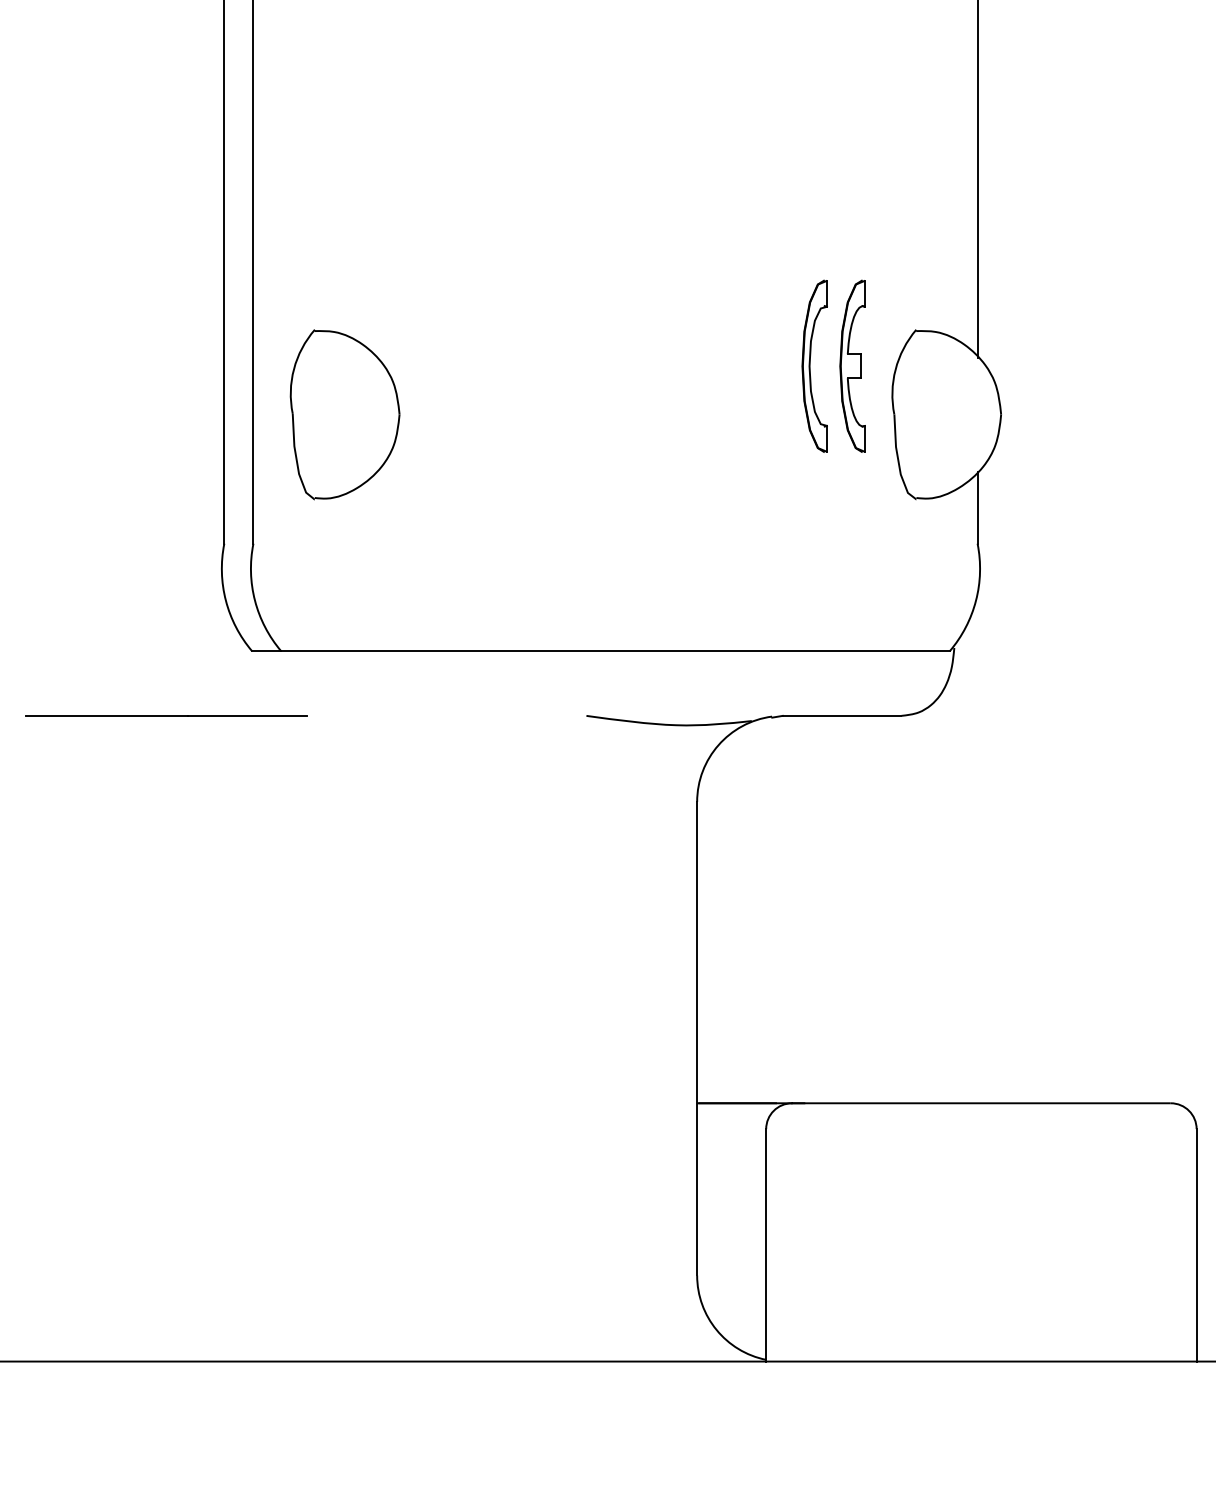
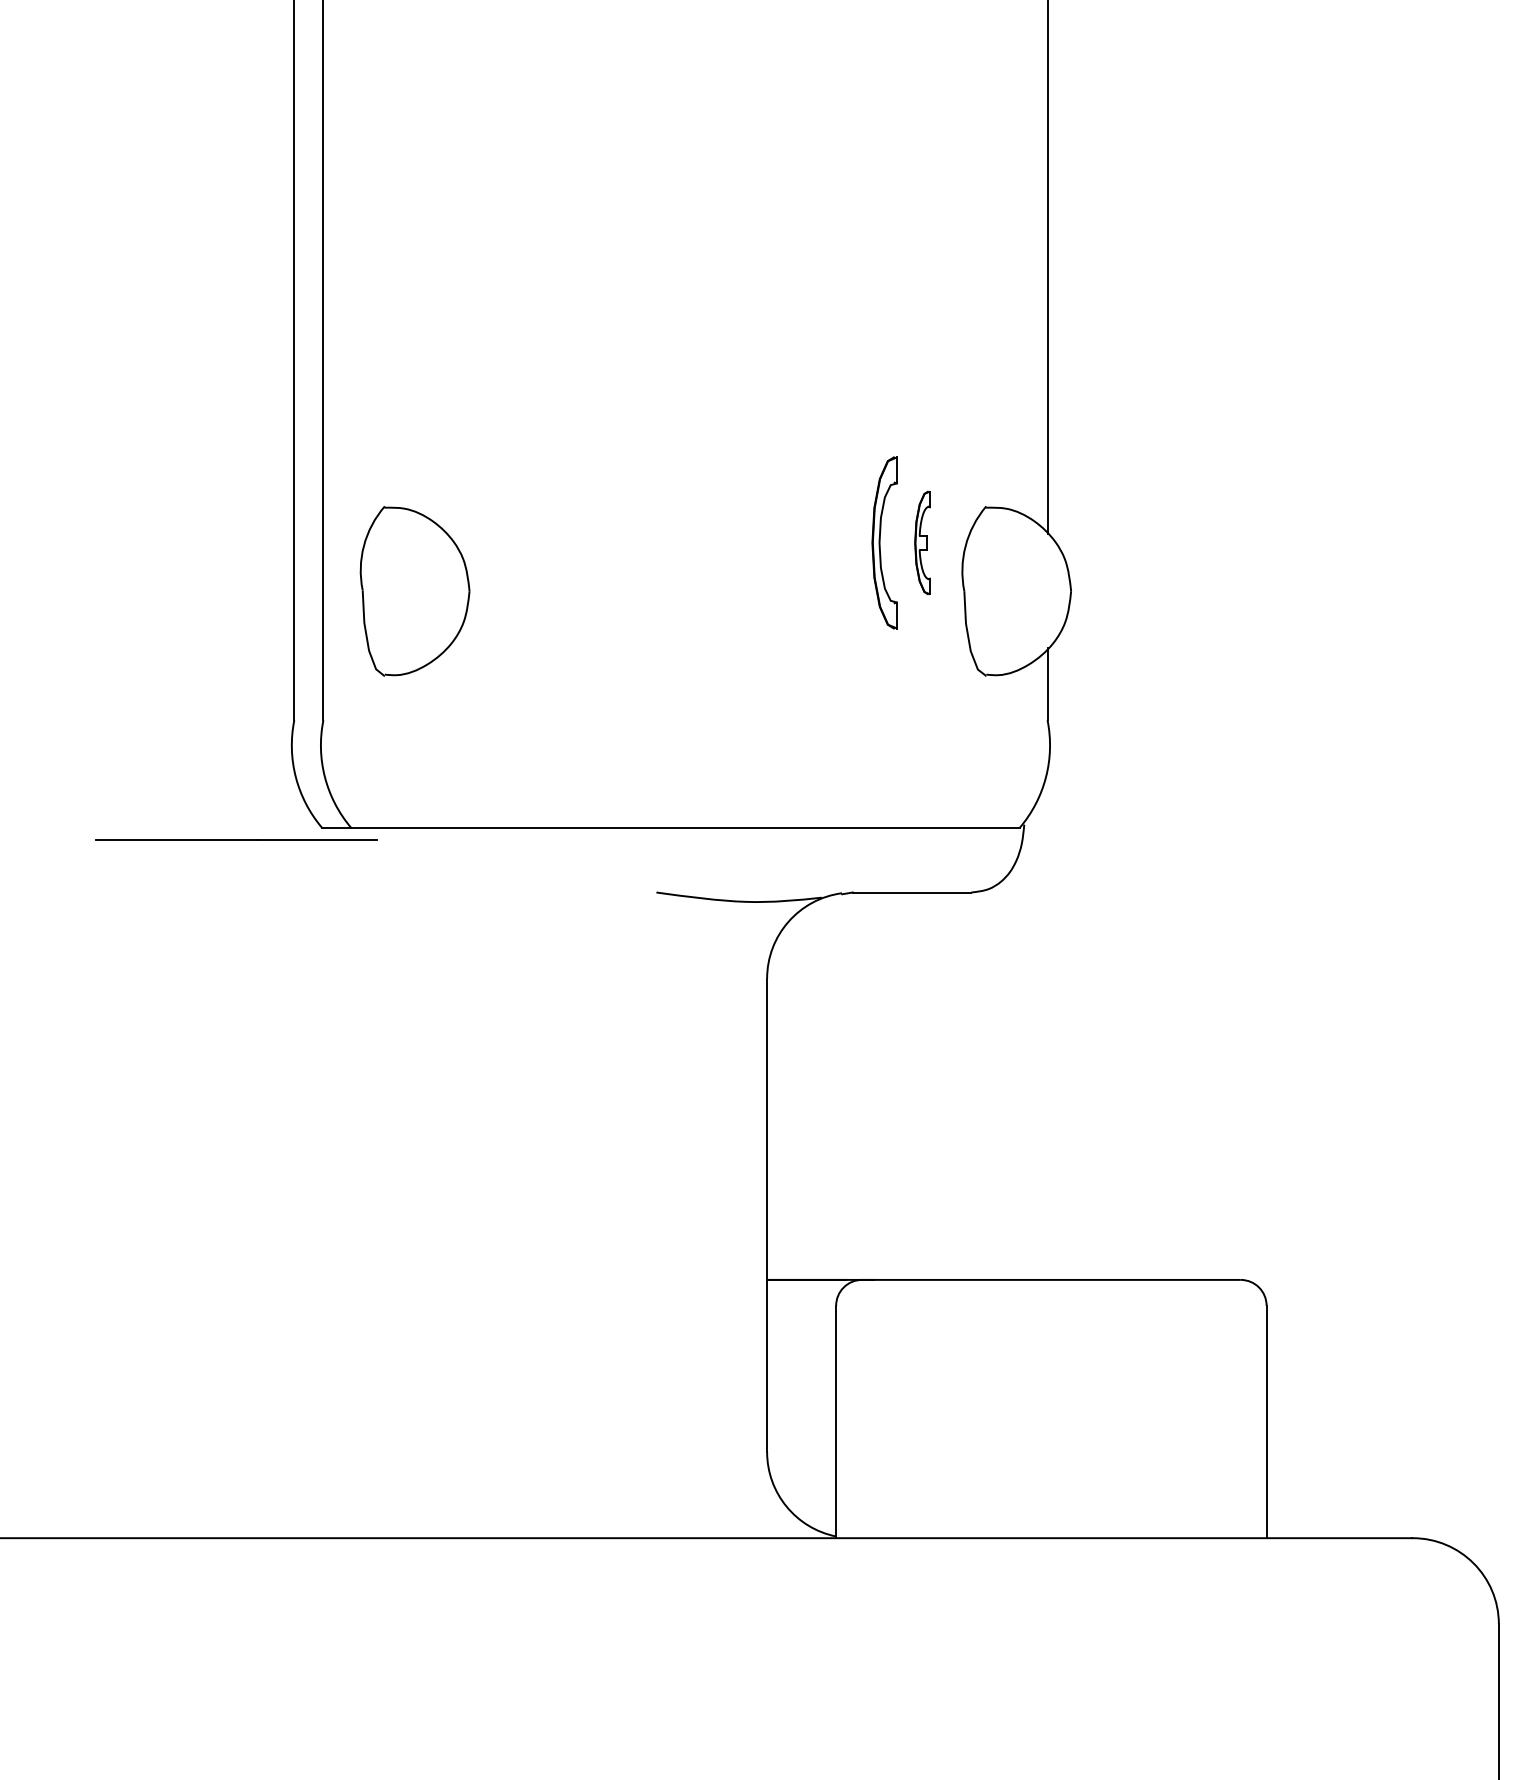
part: (852, 365) -> (922, 542), size x0.6
line: (166, 715) -> (236, 839), moved

